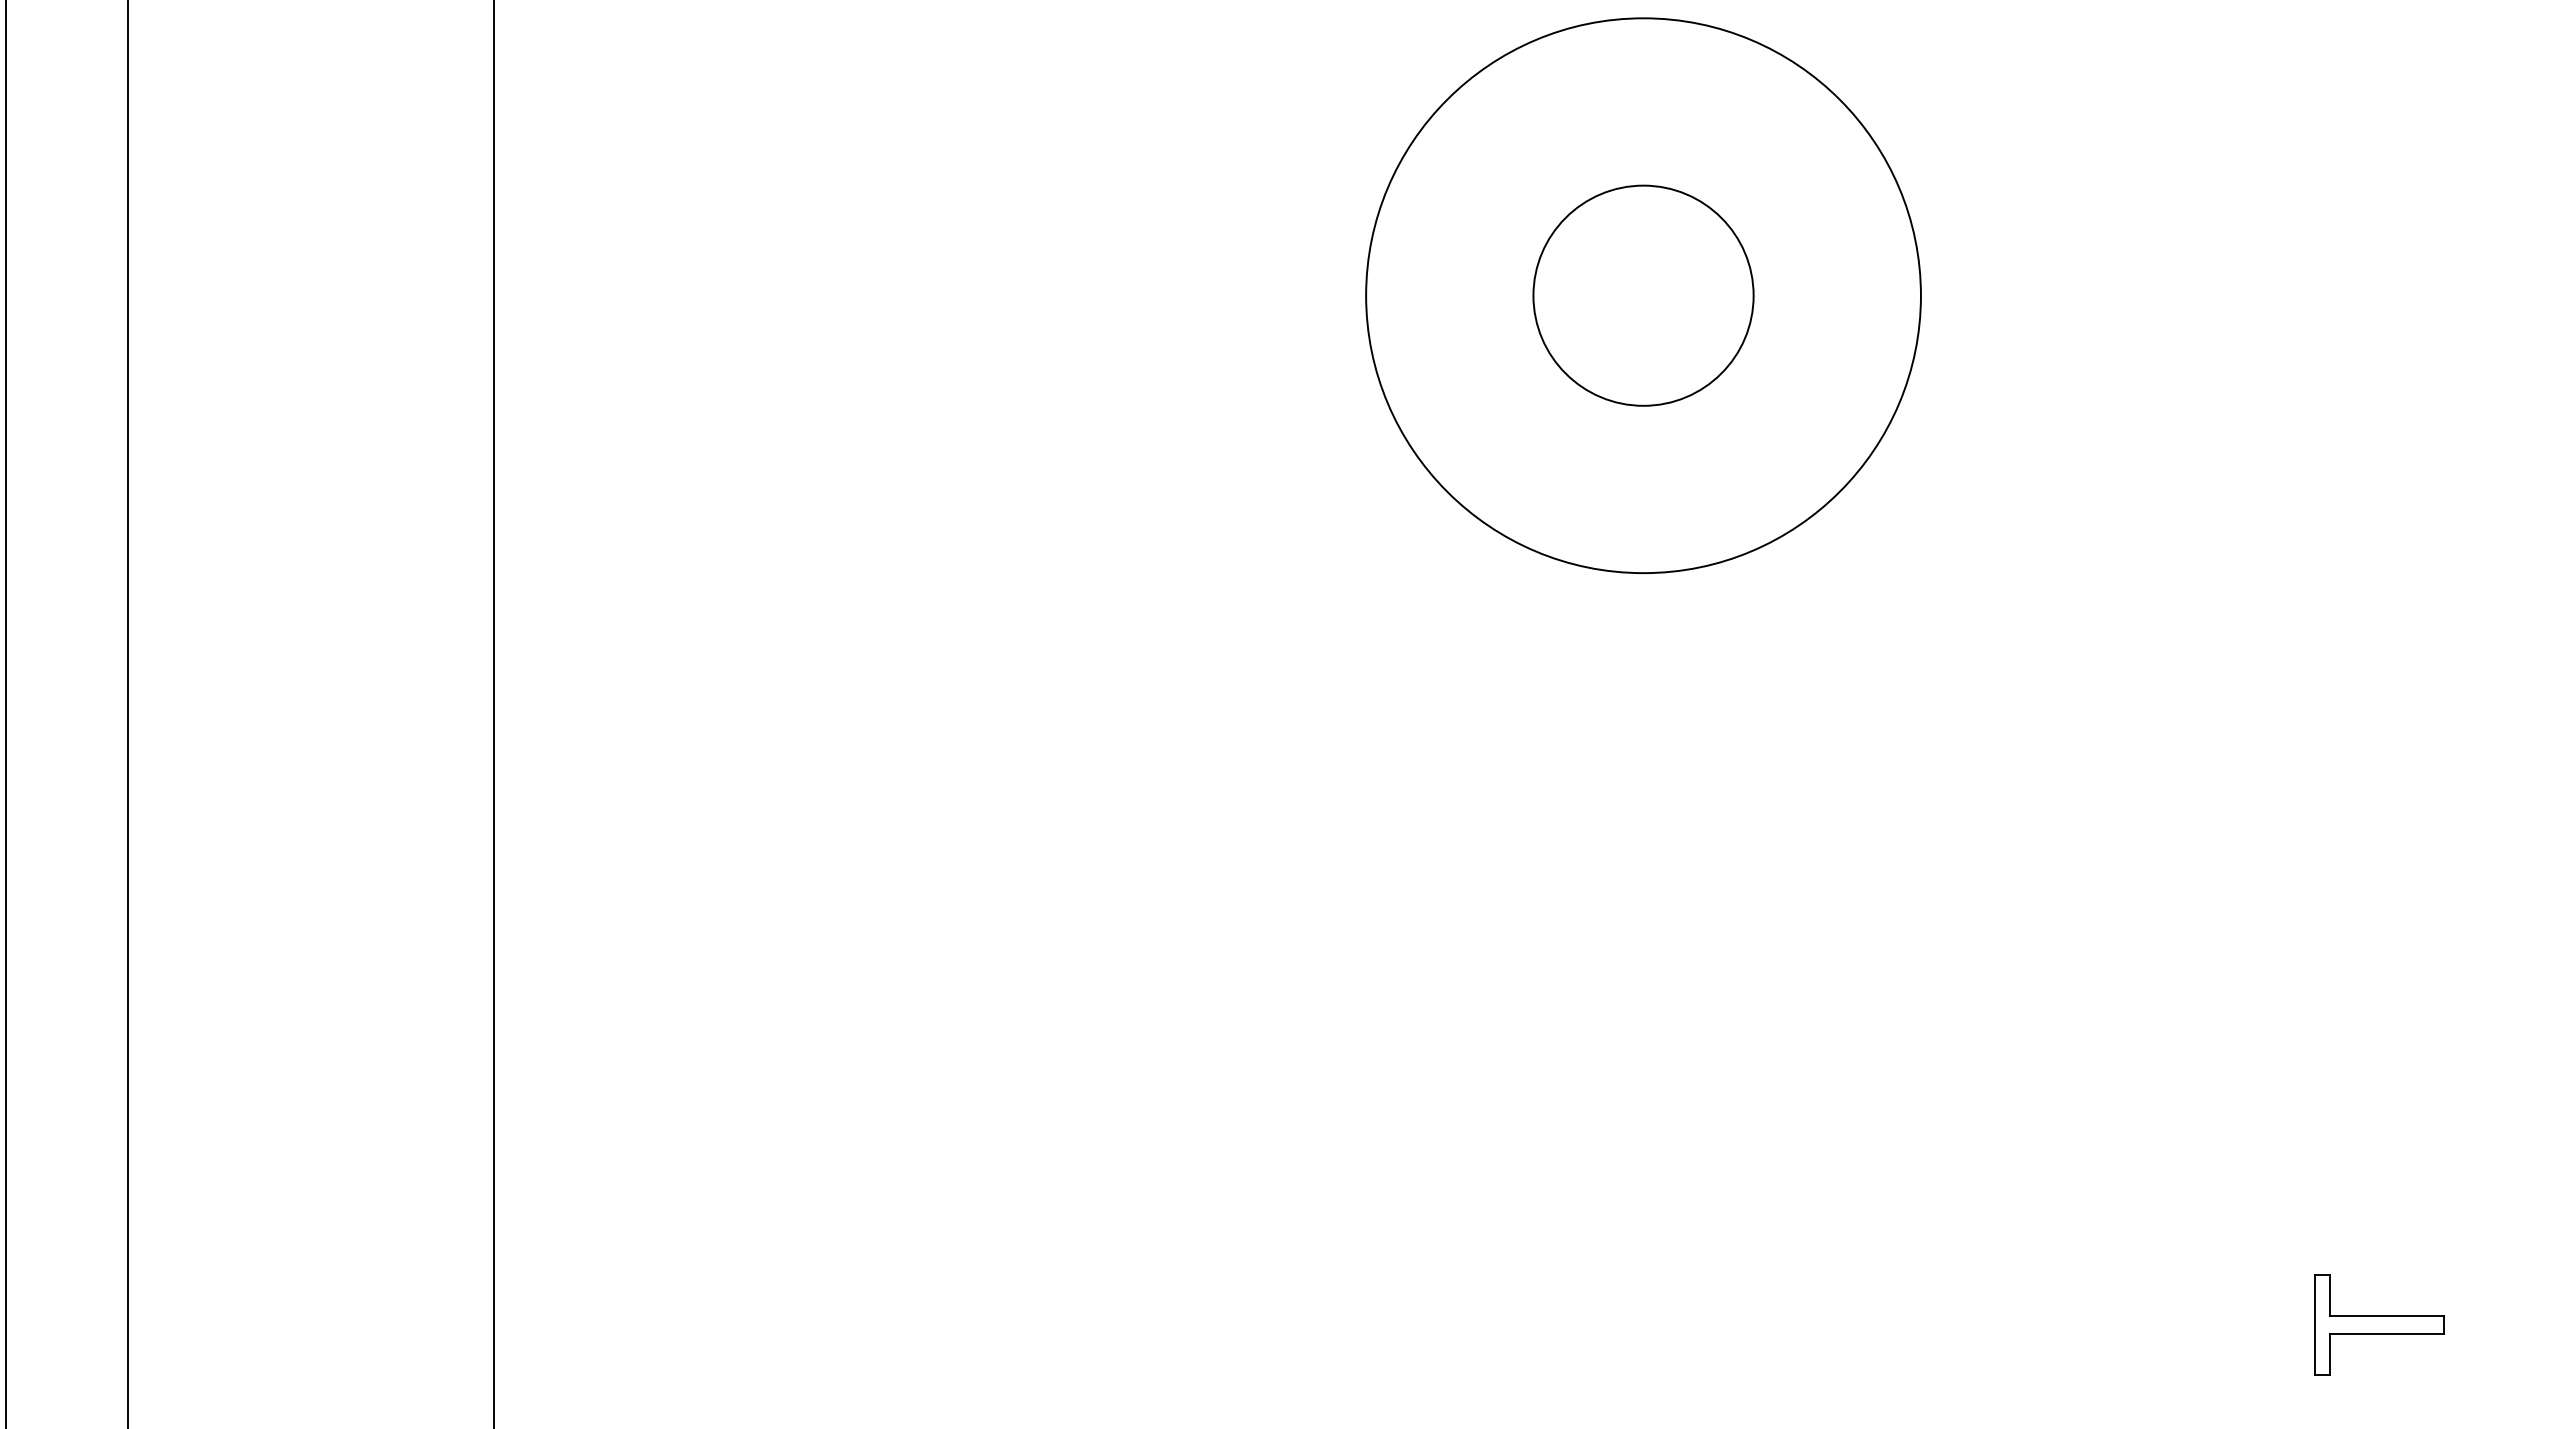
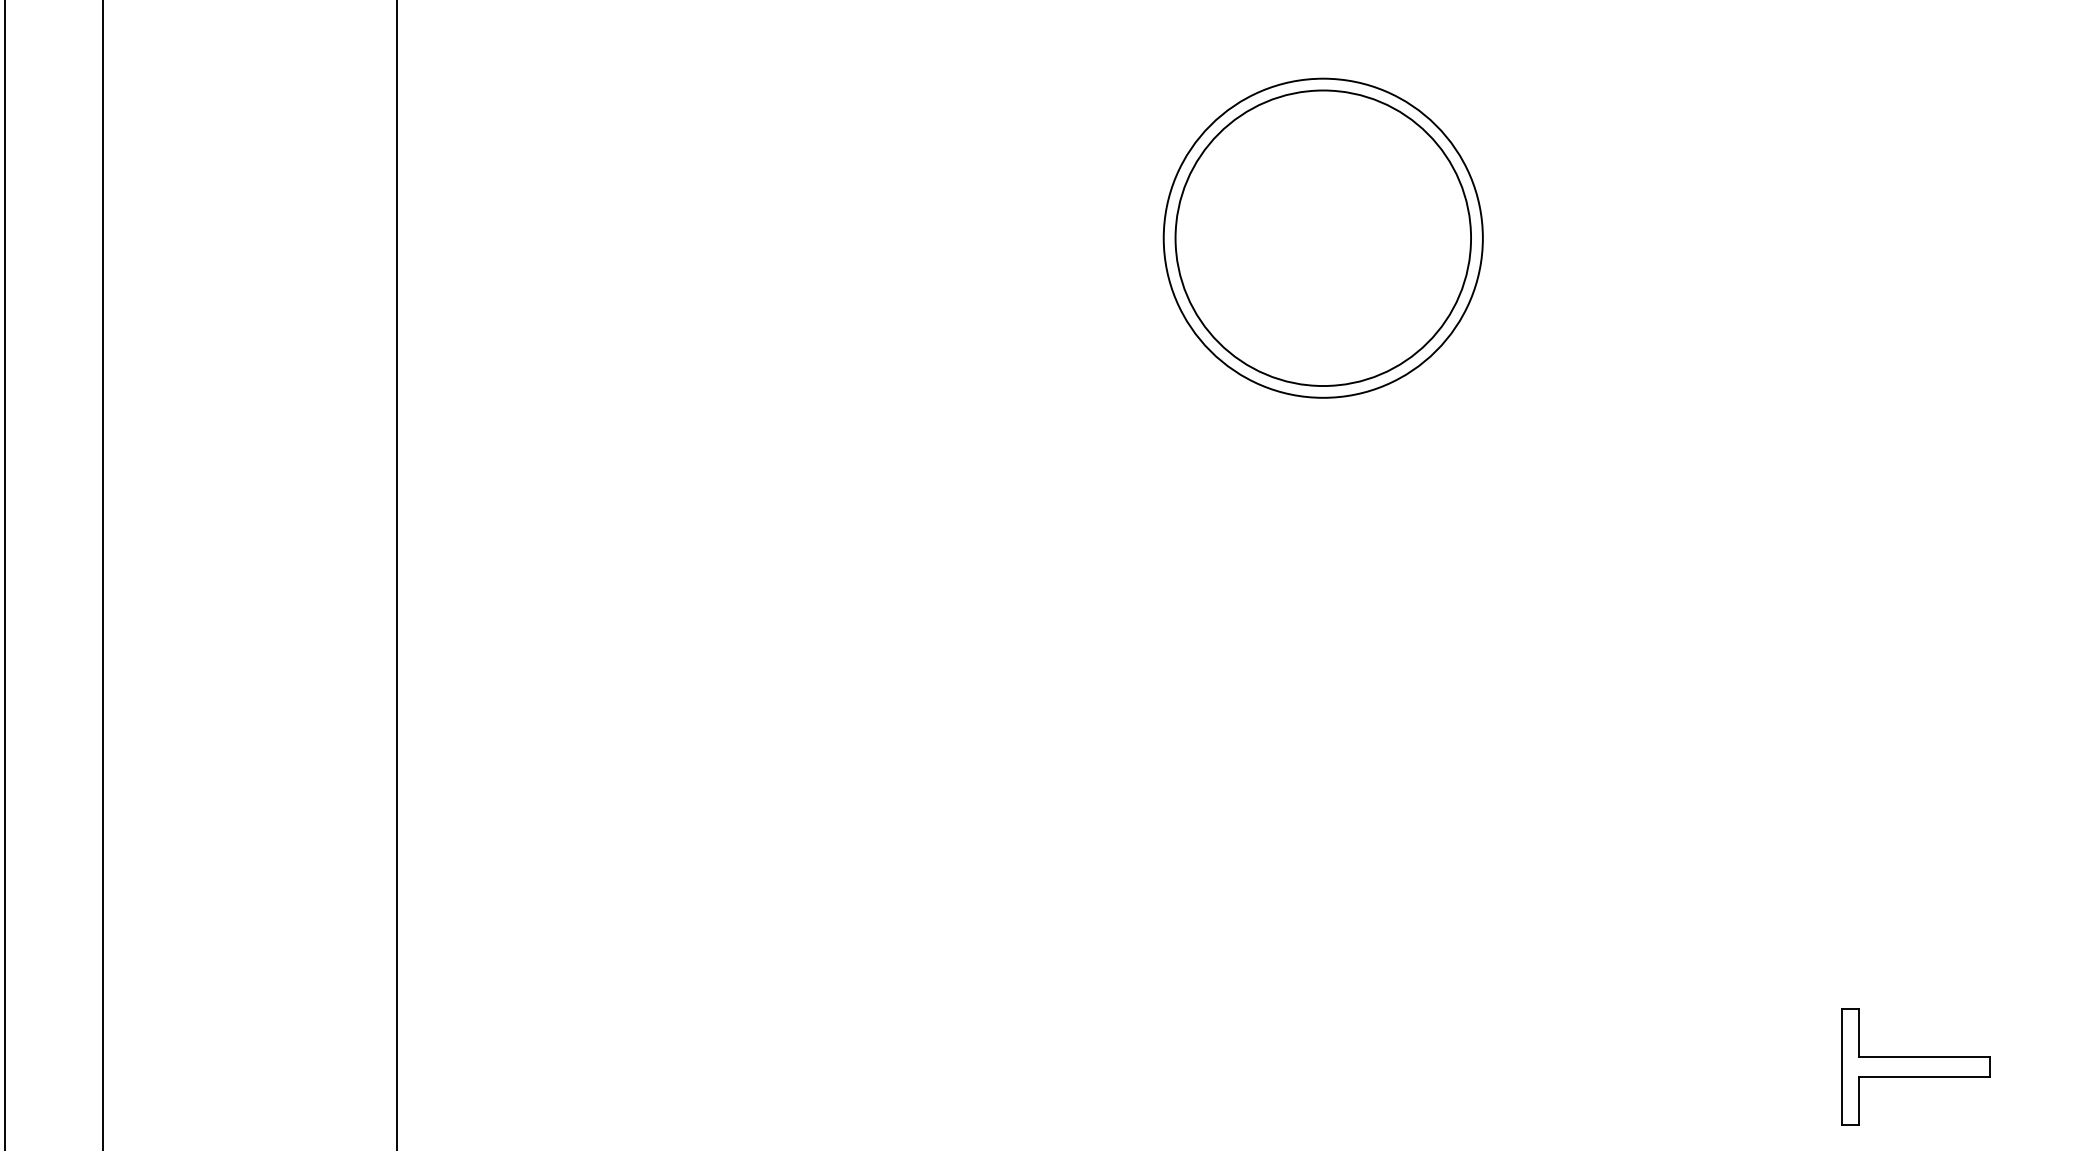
circle: (1643, 295) -> (1323, 238), size x0.71
circle: (1643, 295) -> (1323, 238), size x1.67
part: (2379, 1324) -> (1915, 1066), size x1.43

